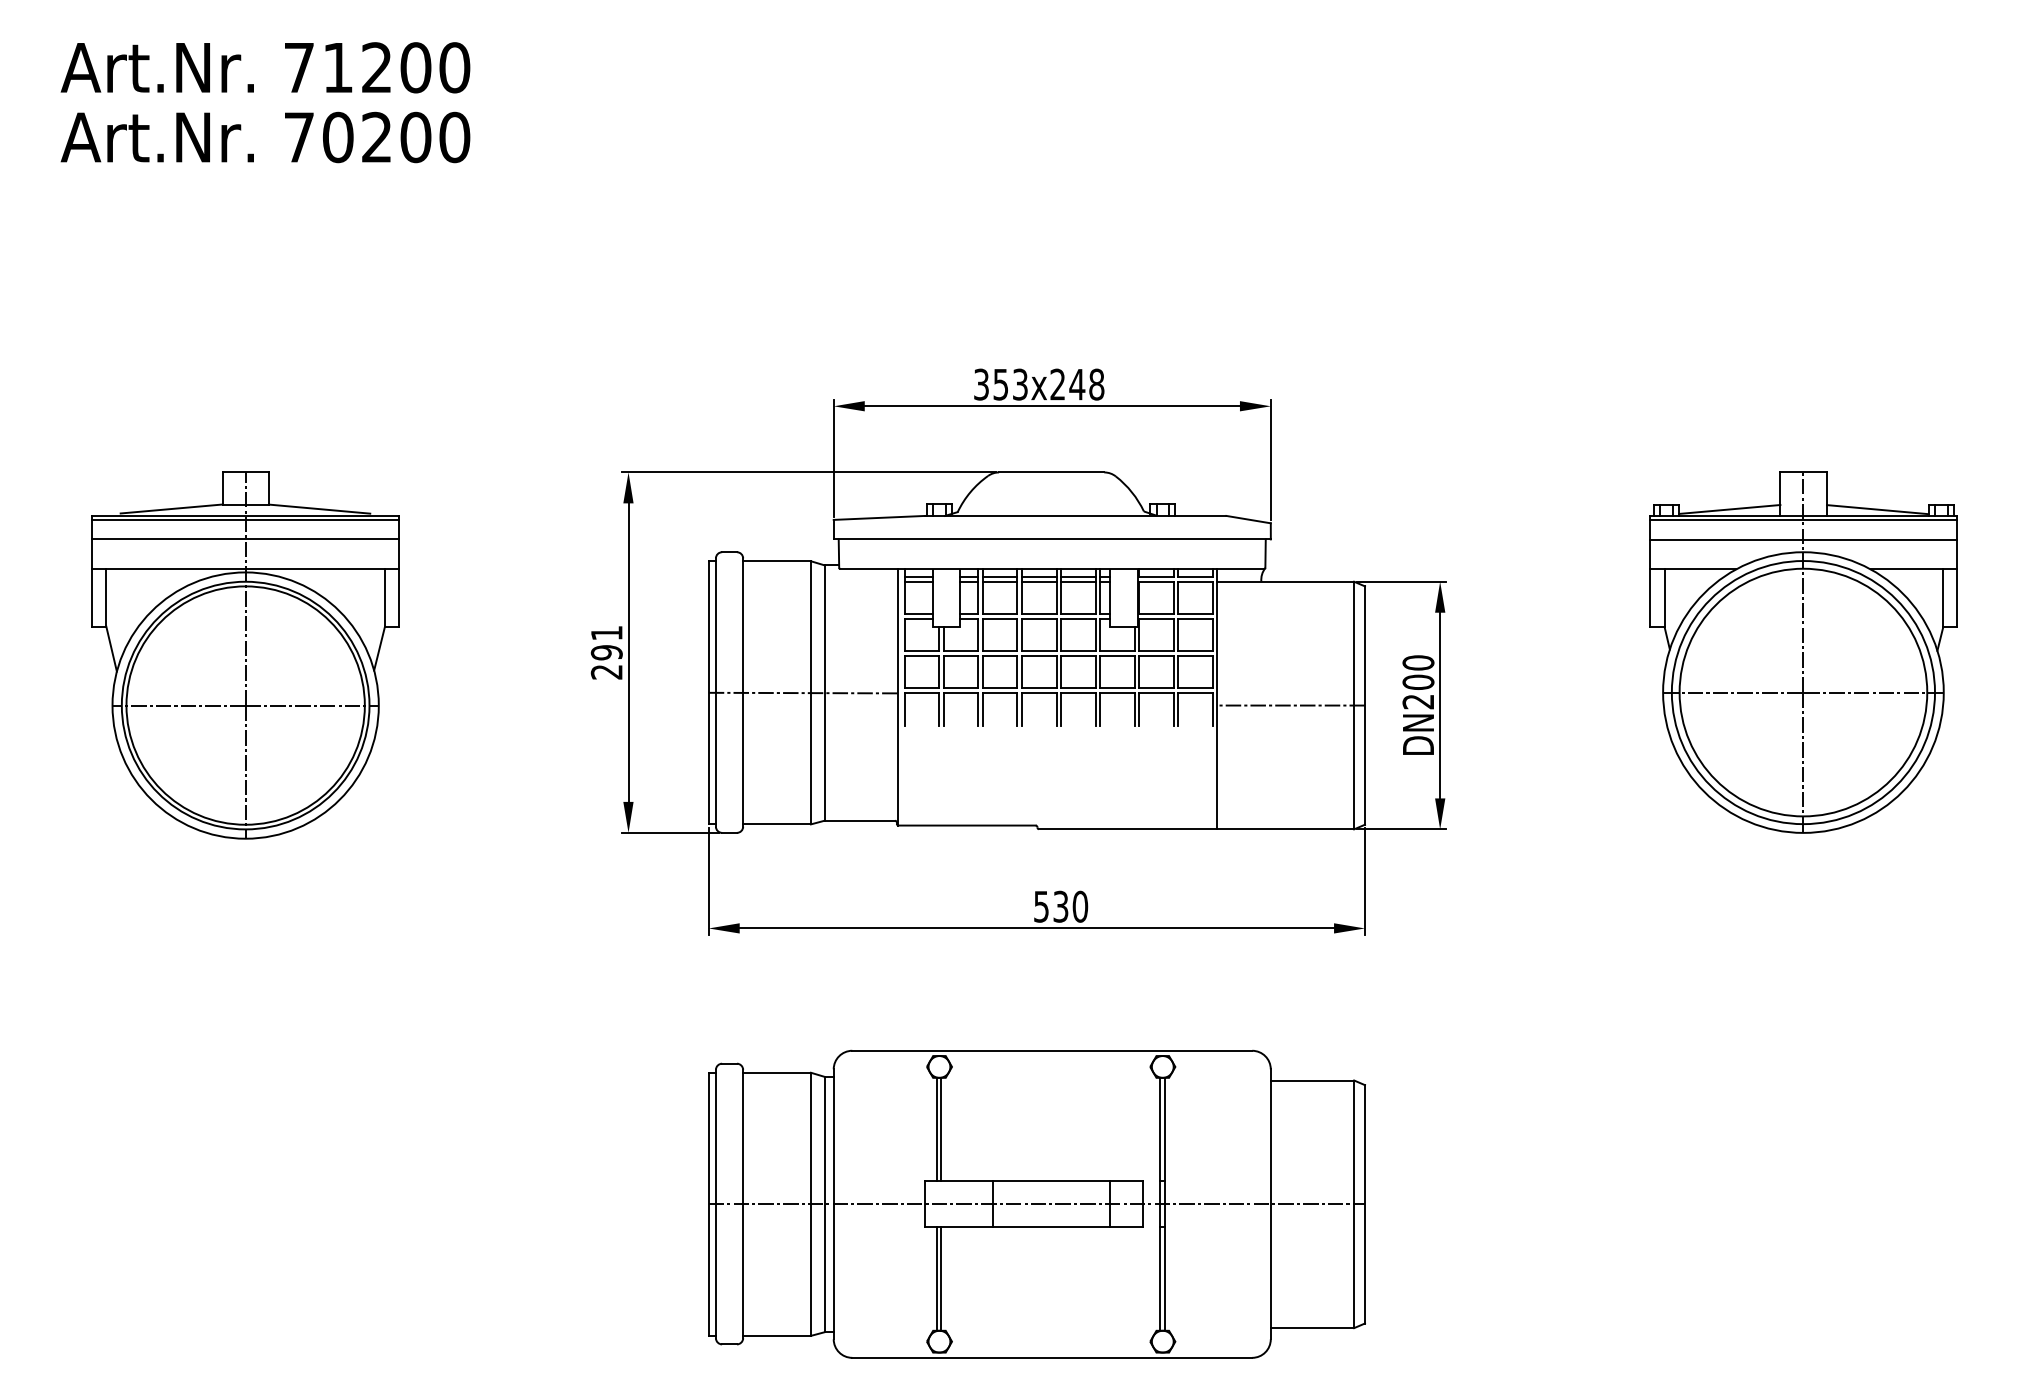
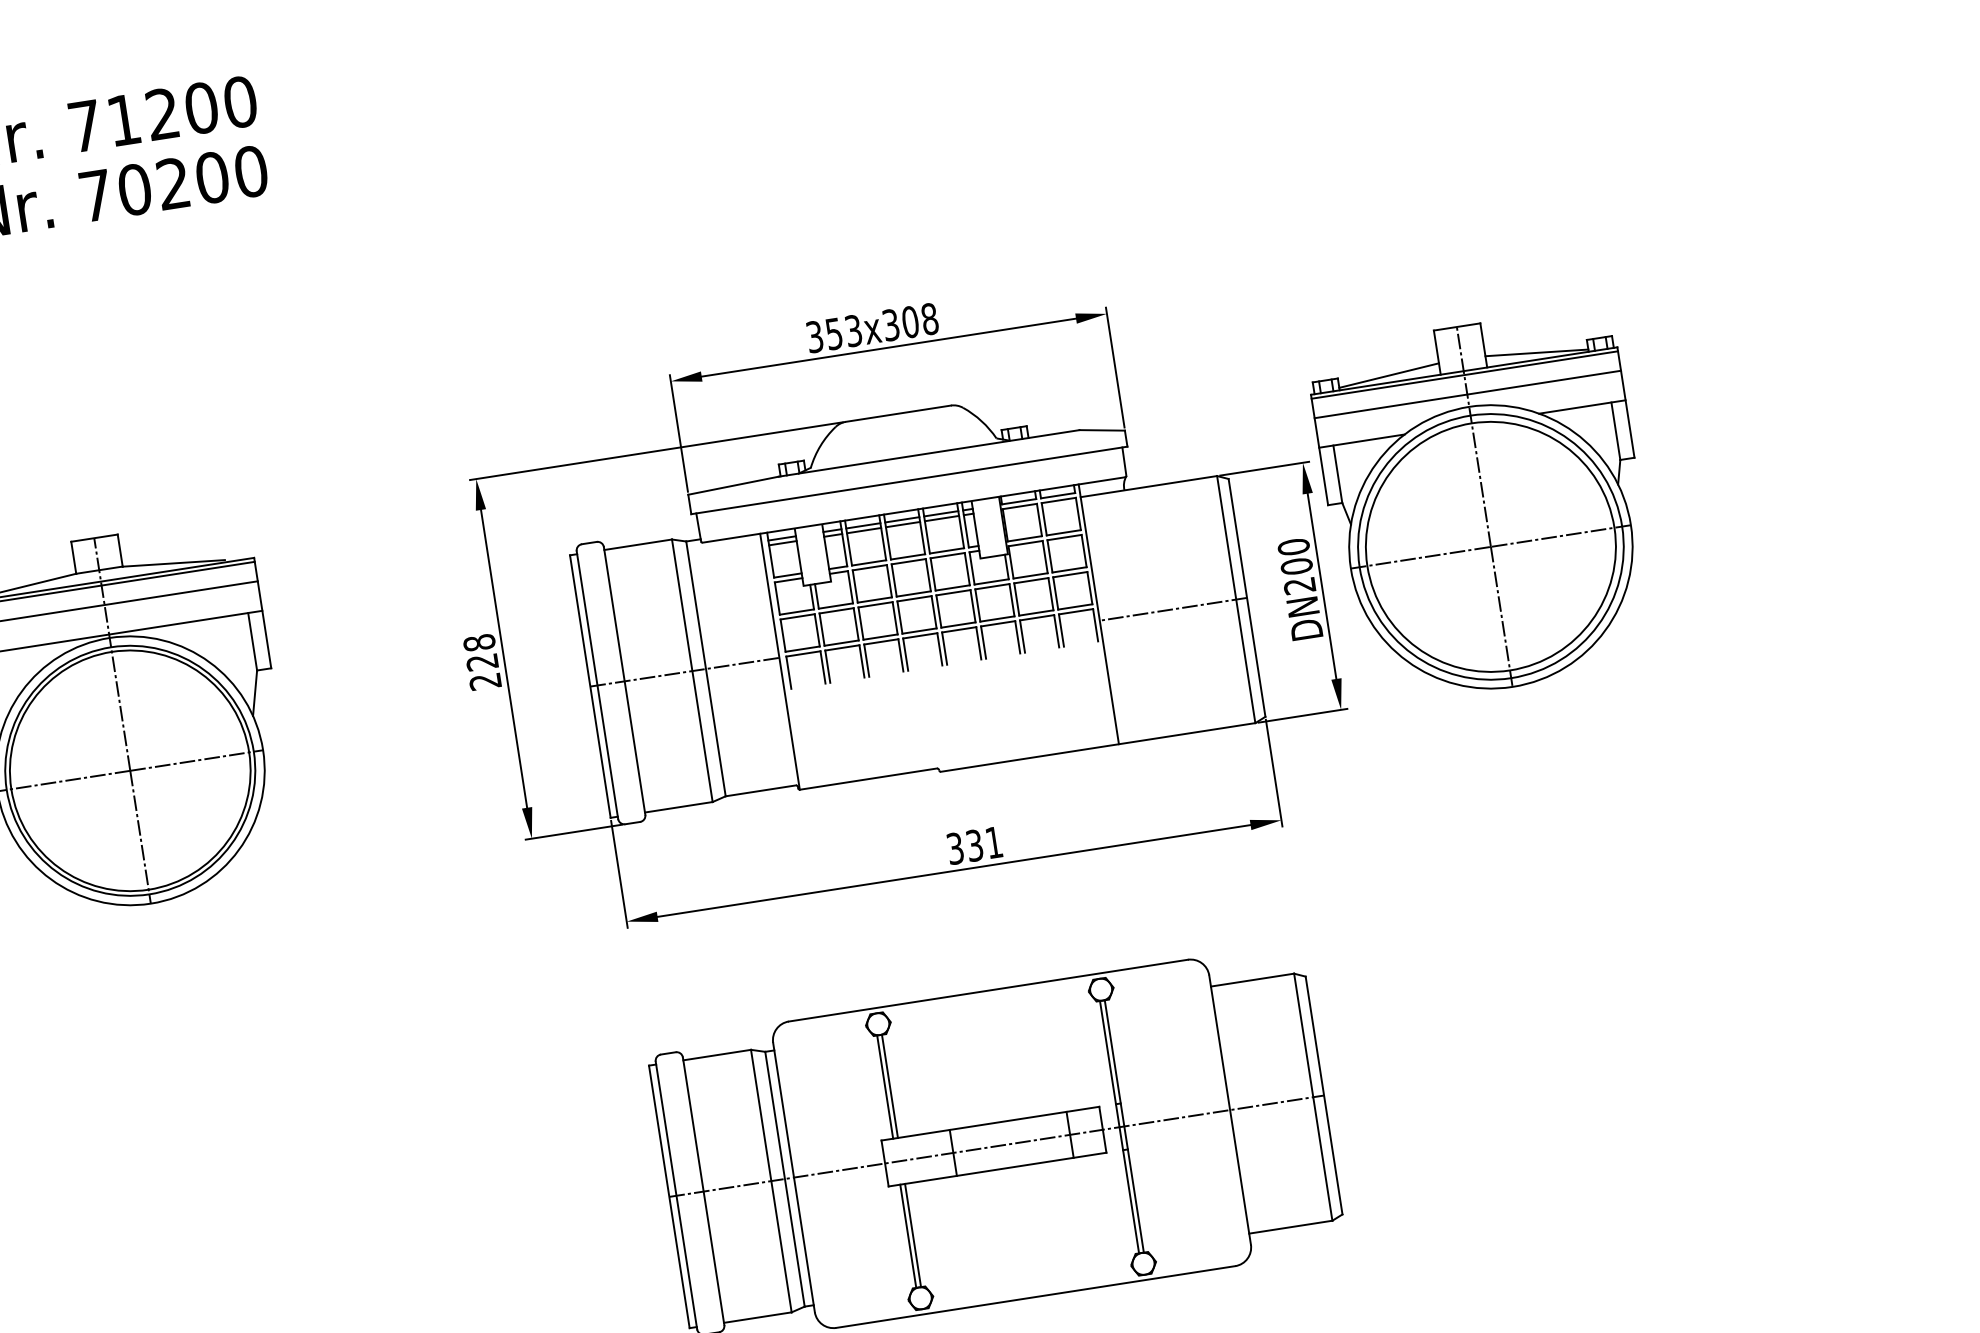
text: (1067, 384) -> (900, 323), 353x248 -> 353x308
text: (606, 642) -> (480, 652), 291 -> 228
part: (1803, 652) -> (1484, 506), moved
text: (1061, 906) -> (975, 845), 530 -> 331

